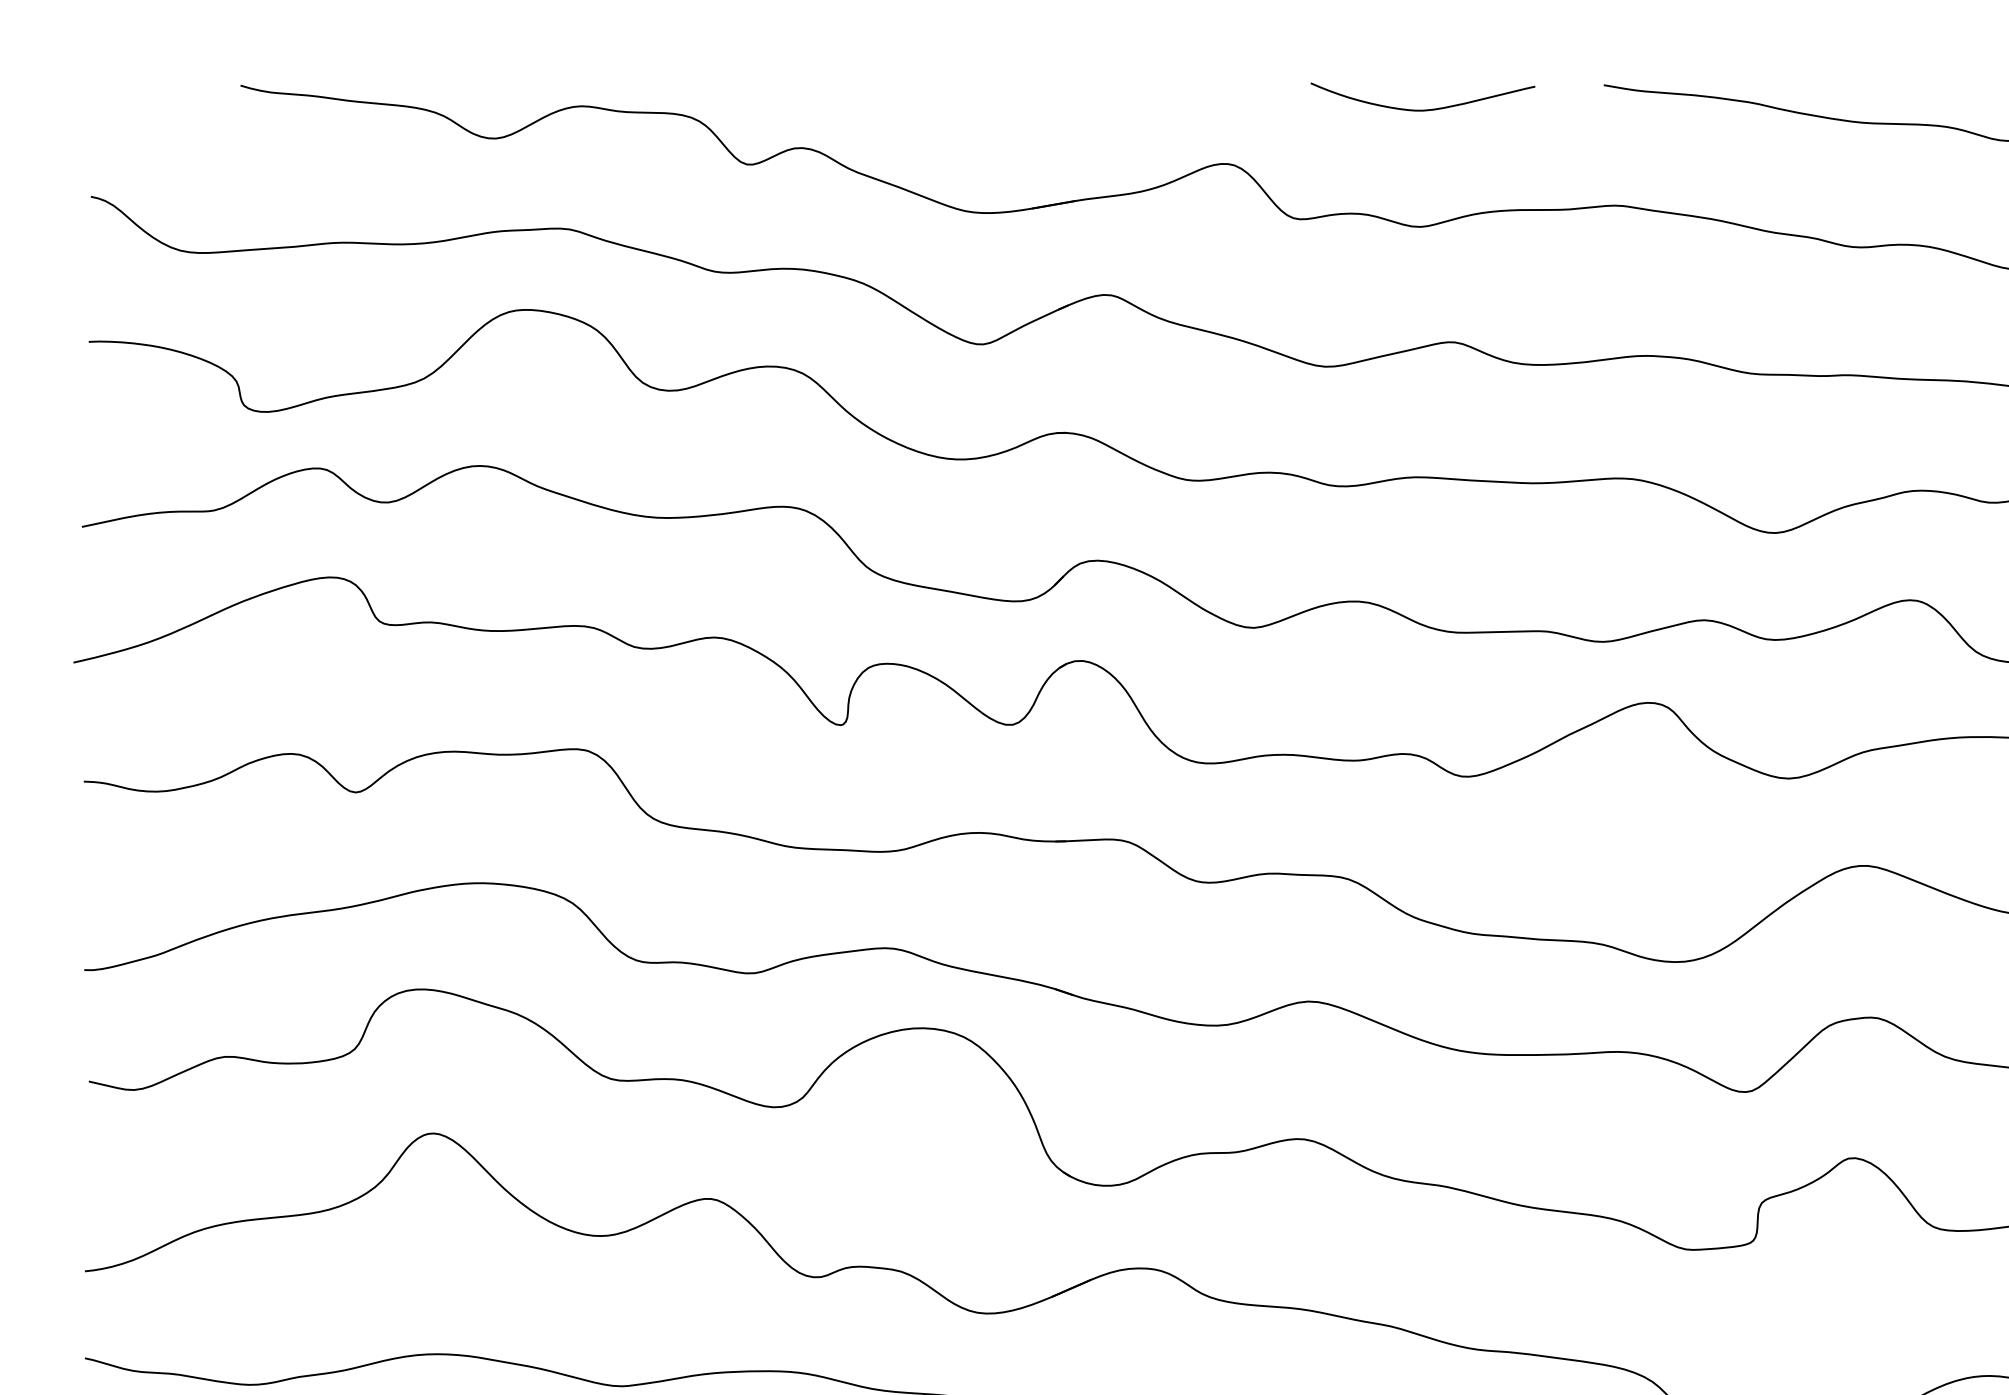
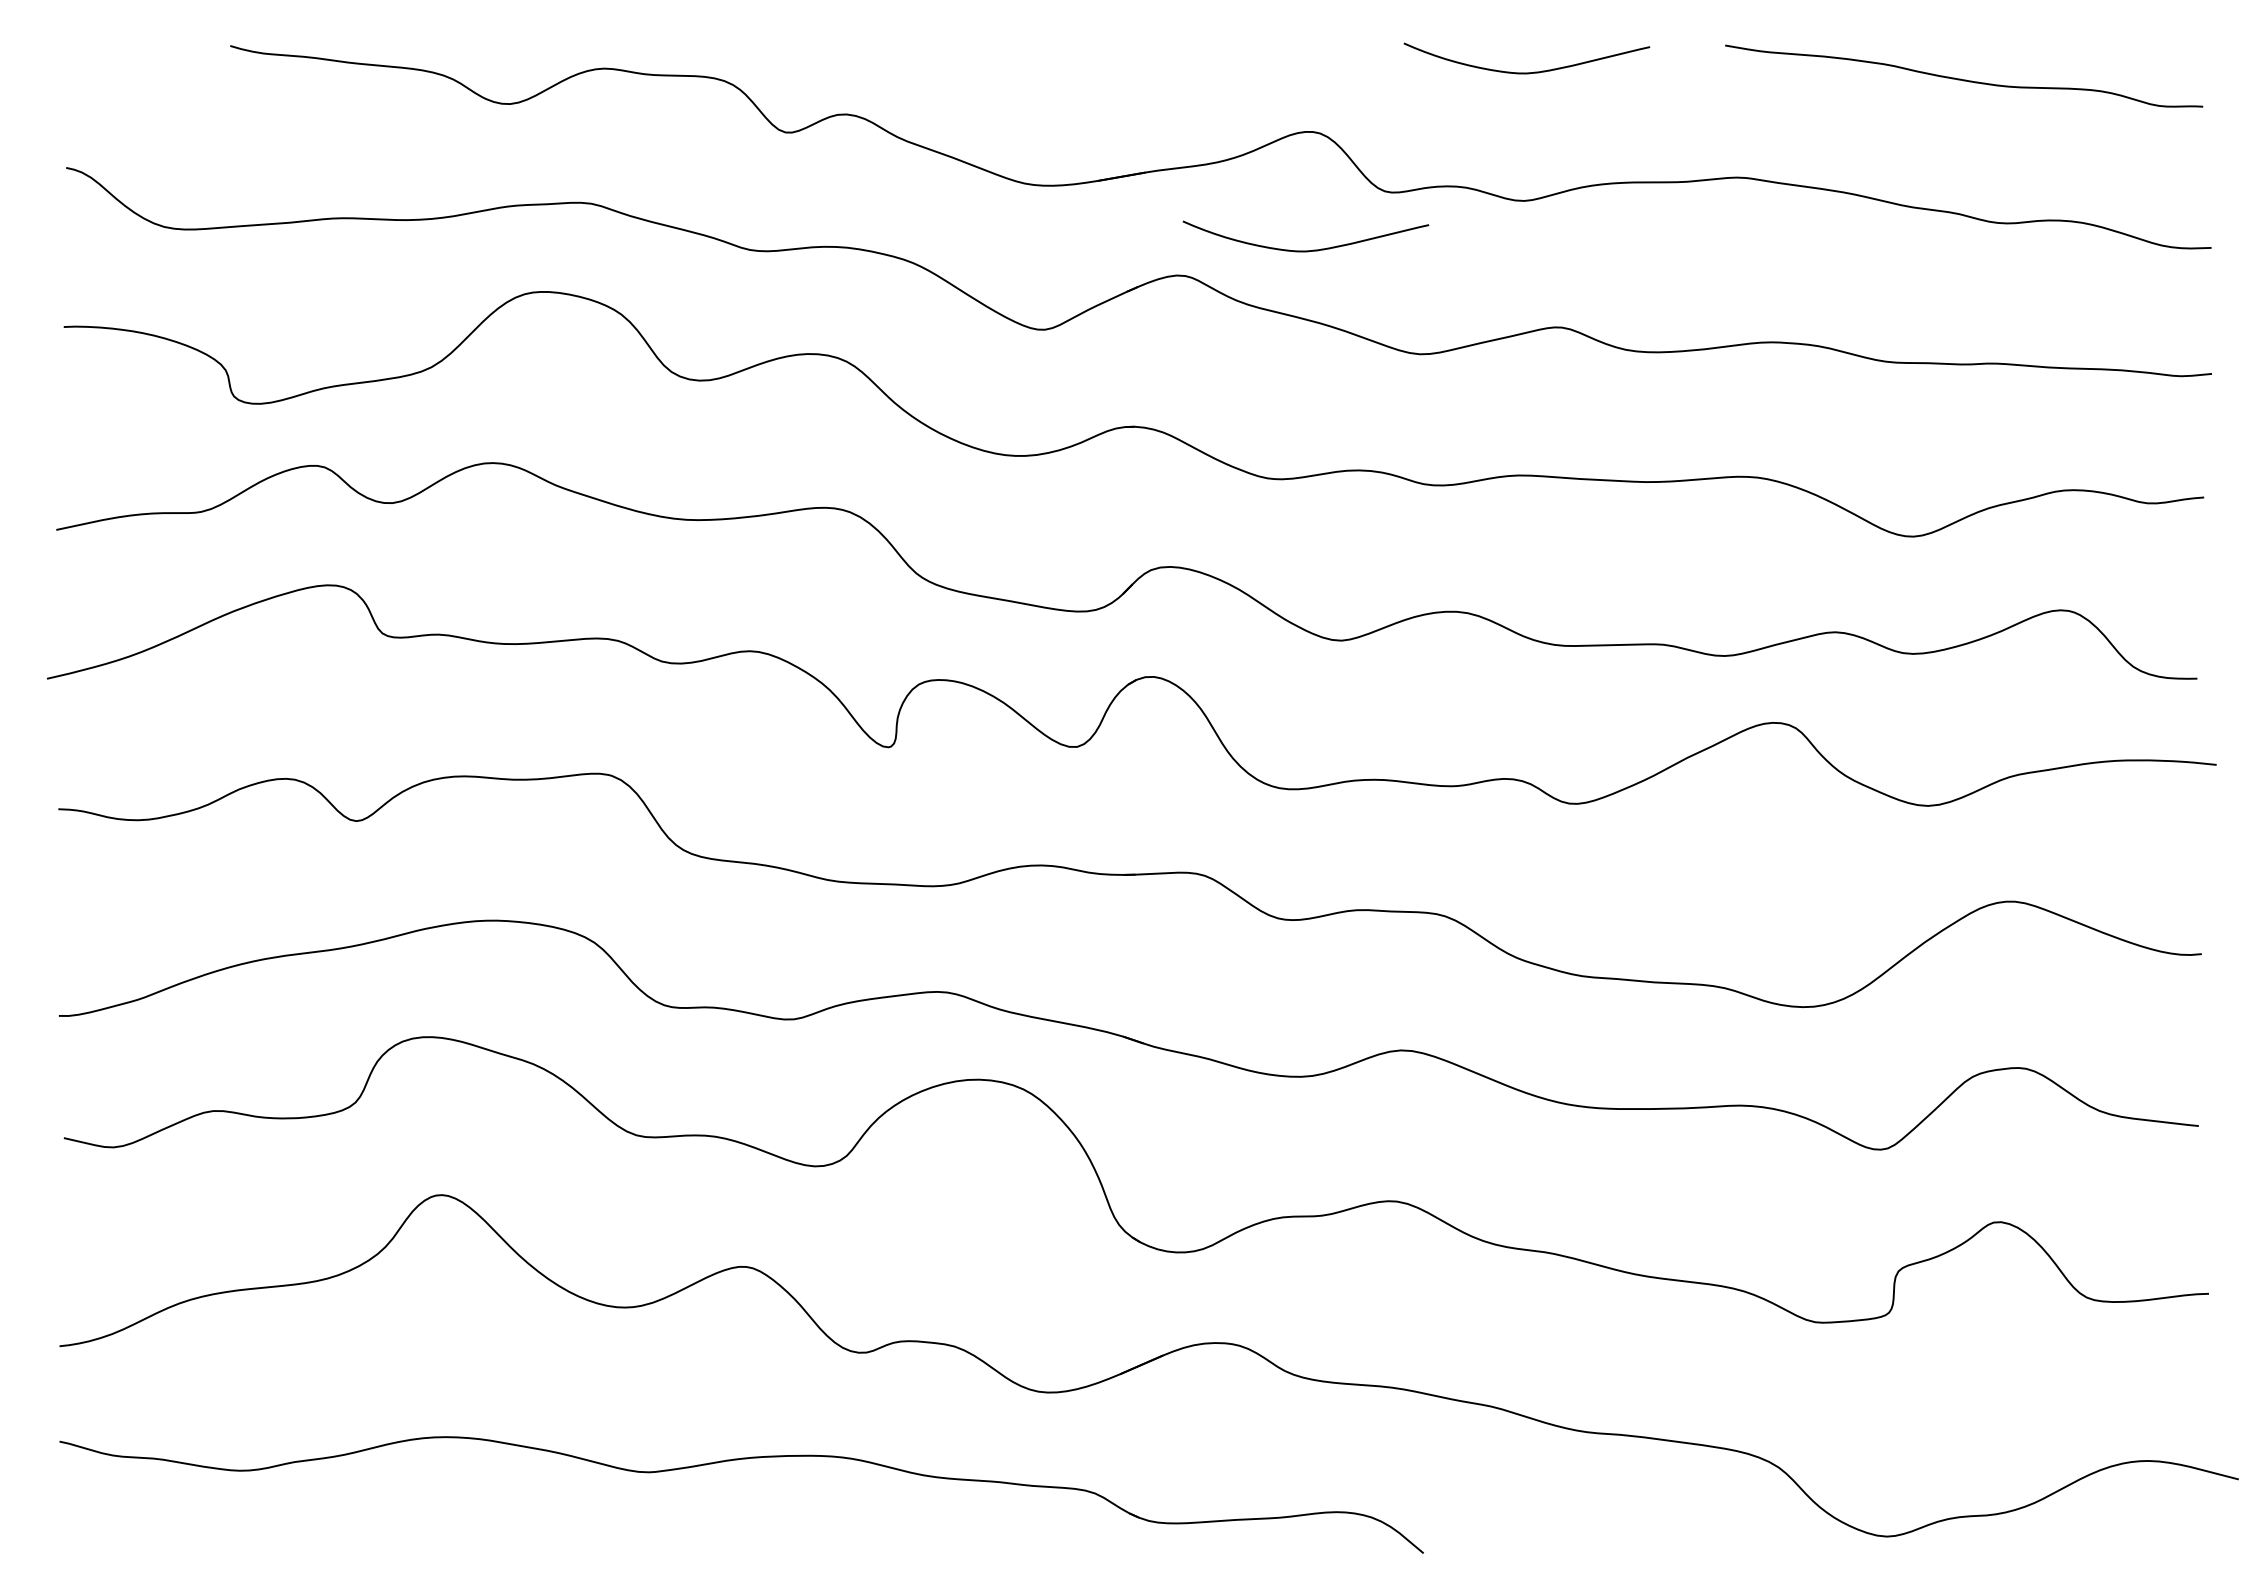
curve: (1221, 272) -> (1305, 250), added

